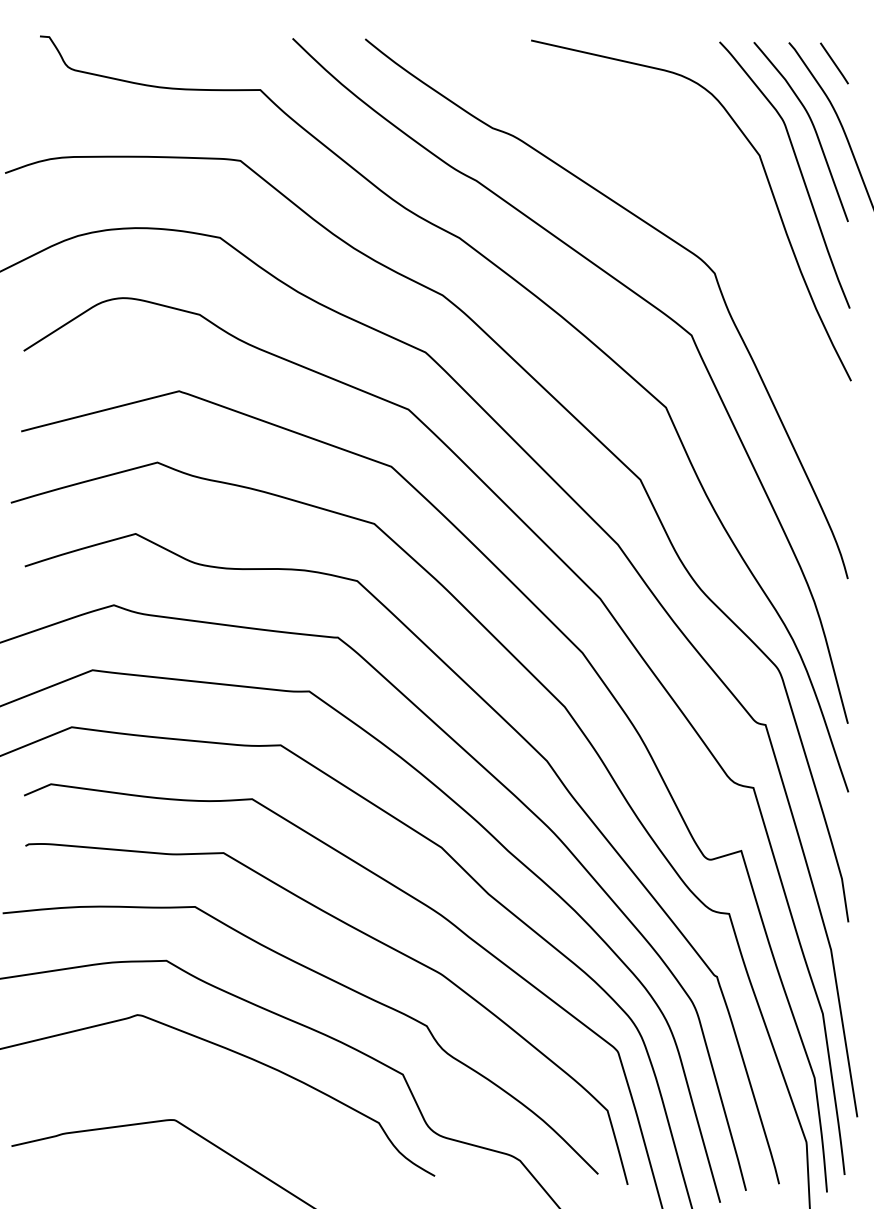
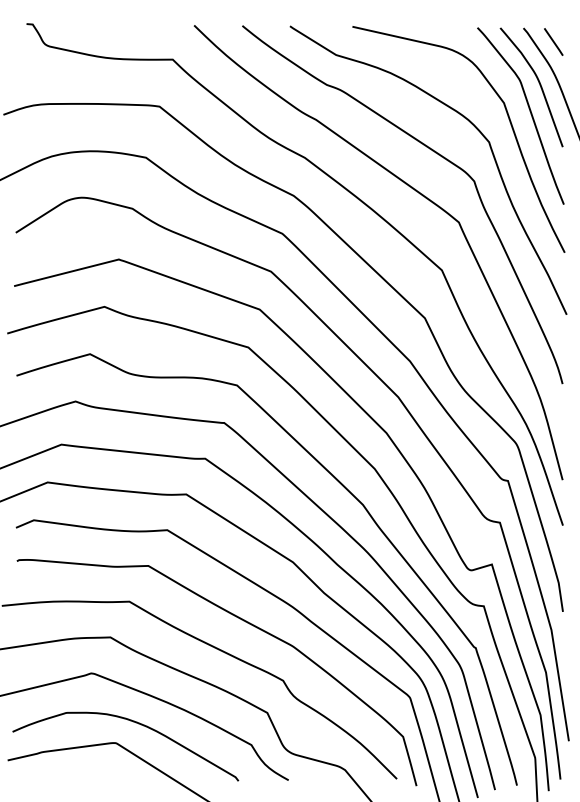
curve: (712, 189) -> (472, 125), added
curve: (201, 1089) -> (133, 722), added

